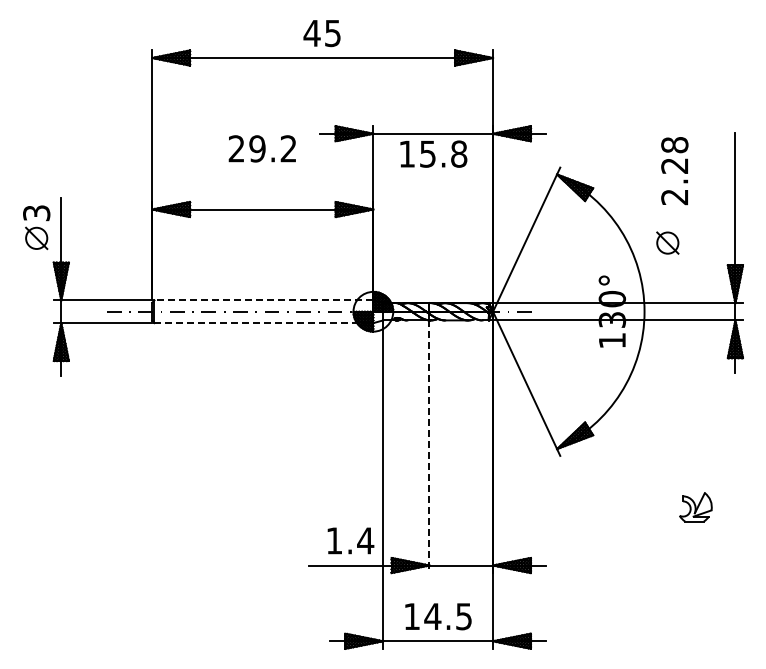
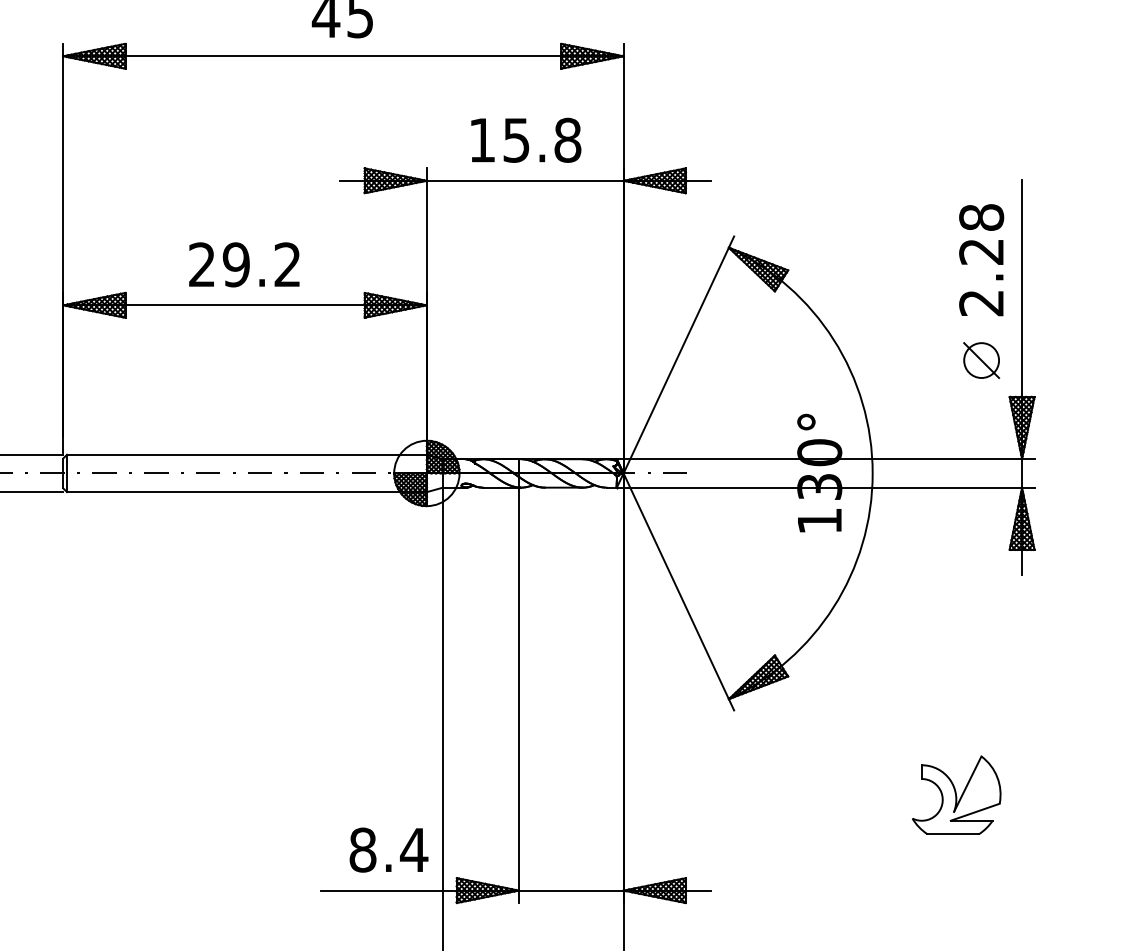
text: (261, 148) -> (242, 264), moved
text: (433, 153) -> (525, 139), moved
text: (674, 171) -> (981, 260), moved
part: (667, 242) -> (981, 359), moved
line: (263, 300) -> (246, 454), dashed -> solid
line: (264, 323) -> (247, 492), dashed -> solid
line: (429, 447) -> (519, 696), dashed -> solid
part: (695, 506) -> (956, 793), size x1.67
text: (334, 540) -> (362, 849), 1.4 -> 8.4

